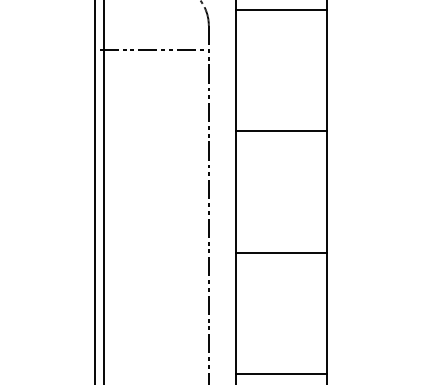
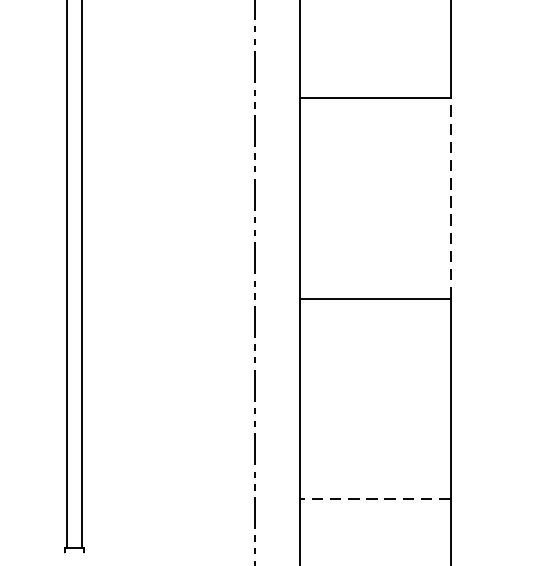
line: (327, 191) -> (450, 197), solid -> dashed
line: (281, 373) -> (375, 498), solid -> dashed

